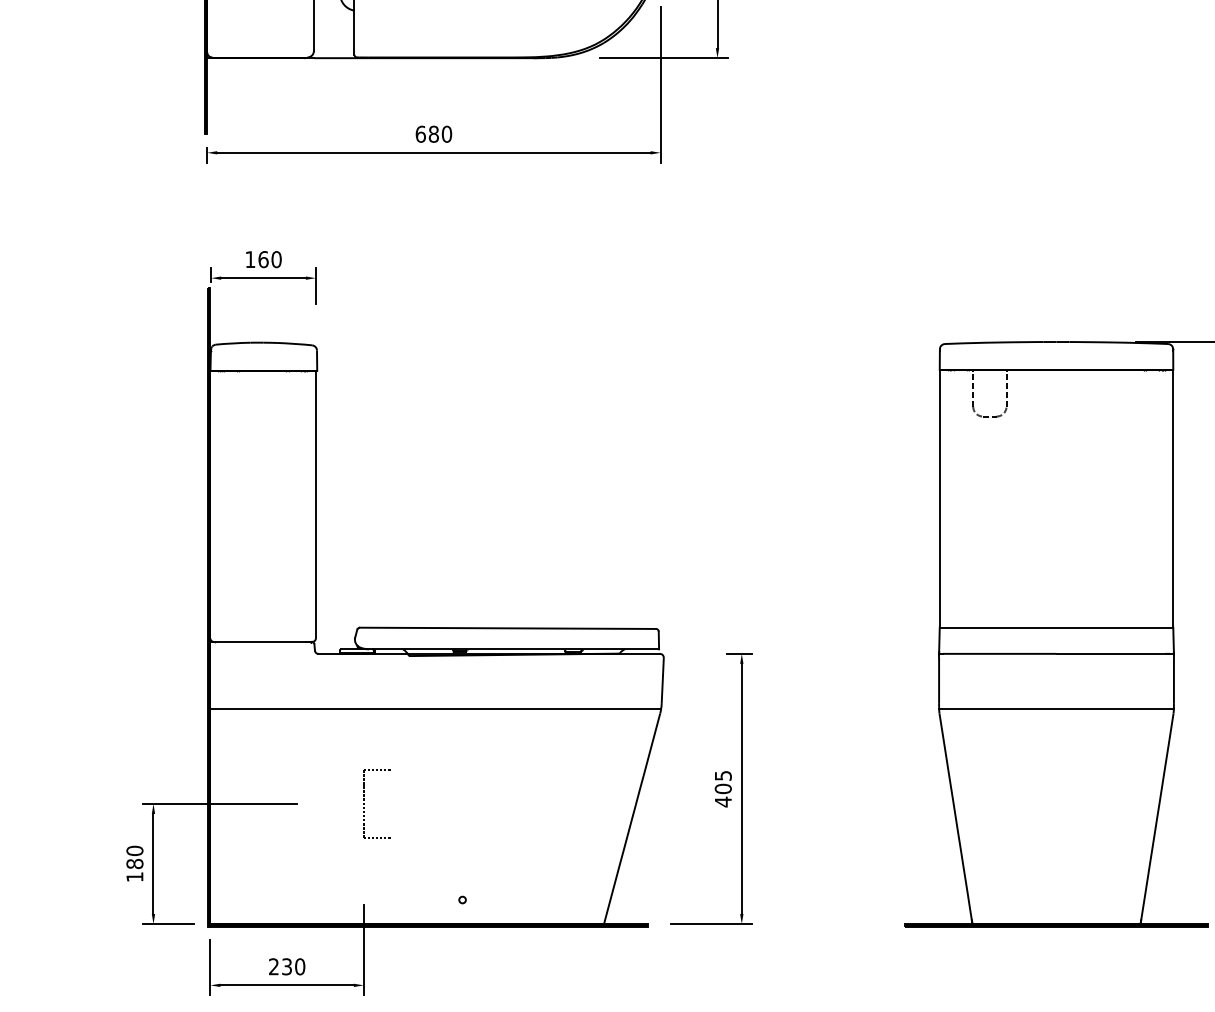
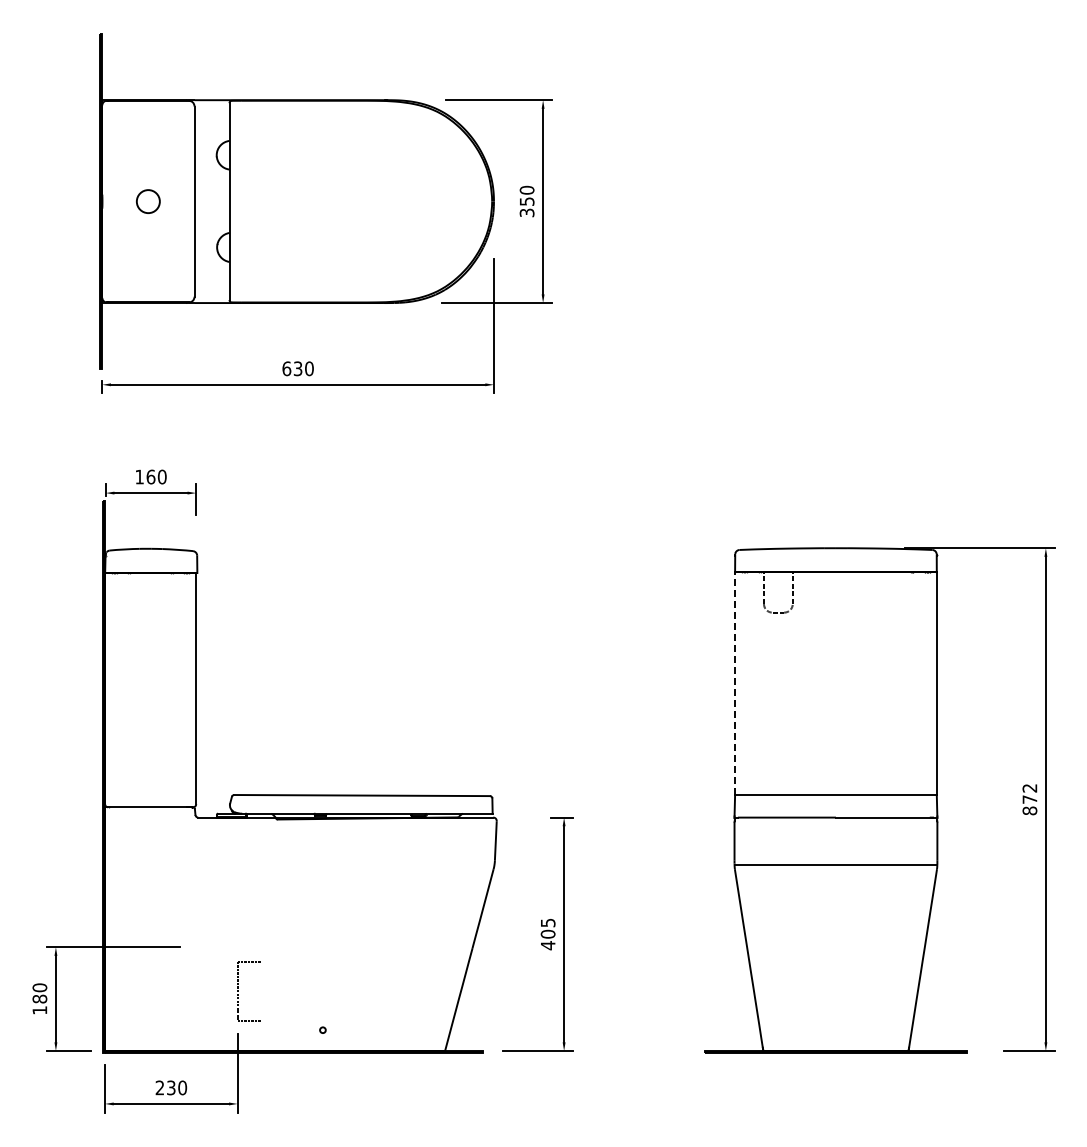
text: (433, 133) -> (297, 368), 680 -> 630
line: (940, 498) -> (735, 683), solid -> dashed
line: (435, 708) -> (299, 864), removed
part: (364, 804) -> (238, 991), moved

